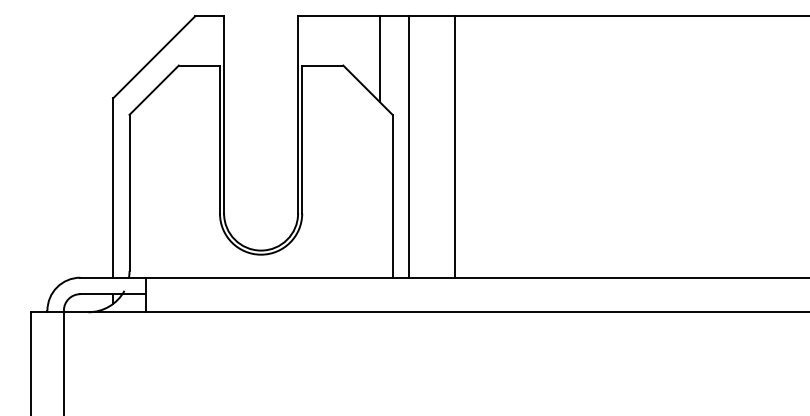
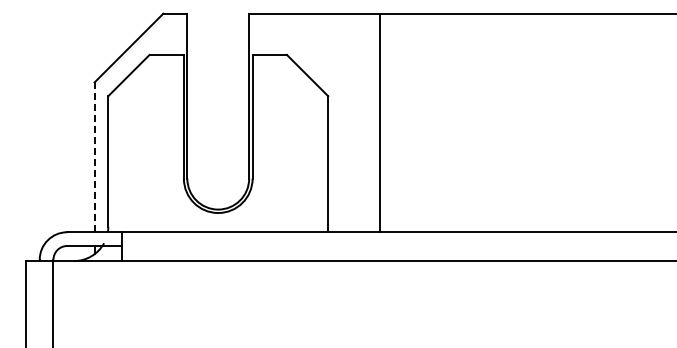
line: (379, 58) -> (317, 49), removed
line: (408, 146) -> (341, 122), removed
line: (112, 188) -> (94, 157), solid -> dashed

